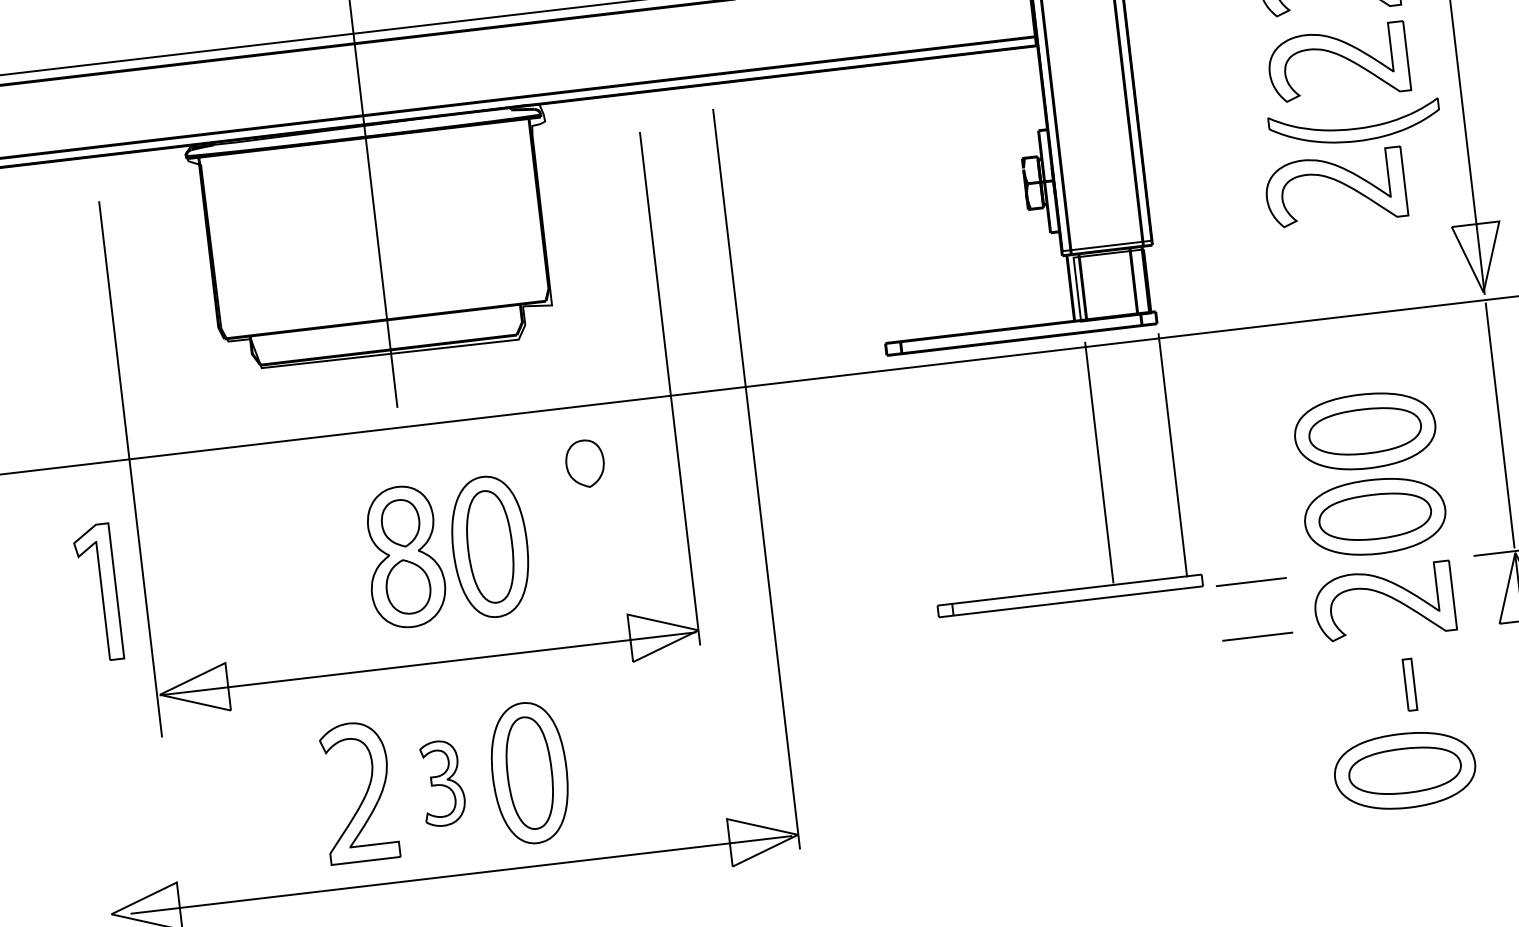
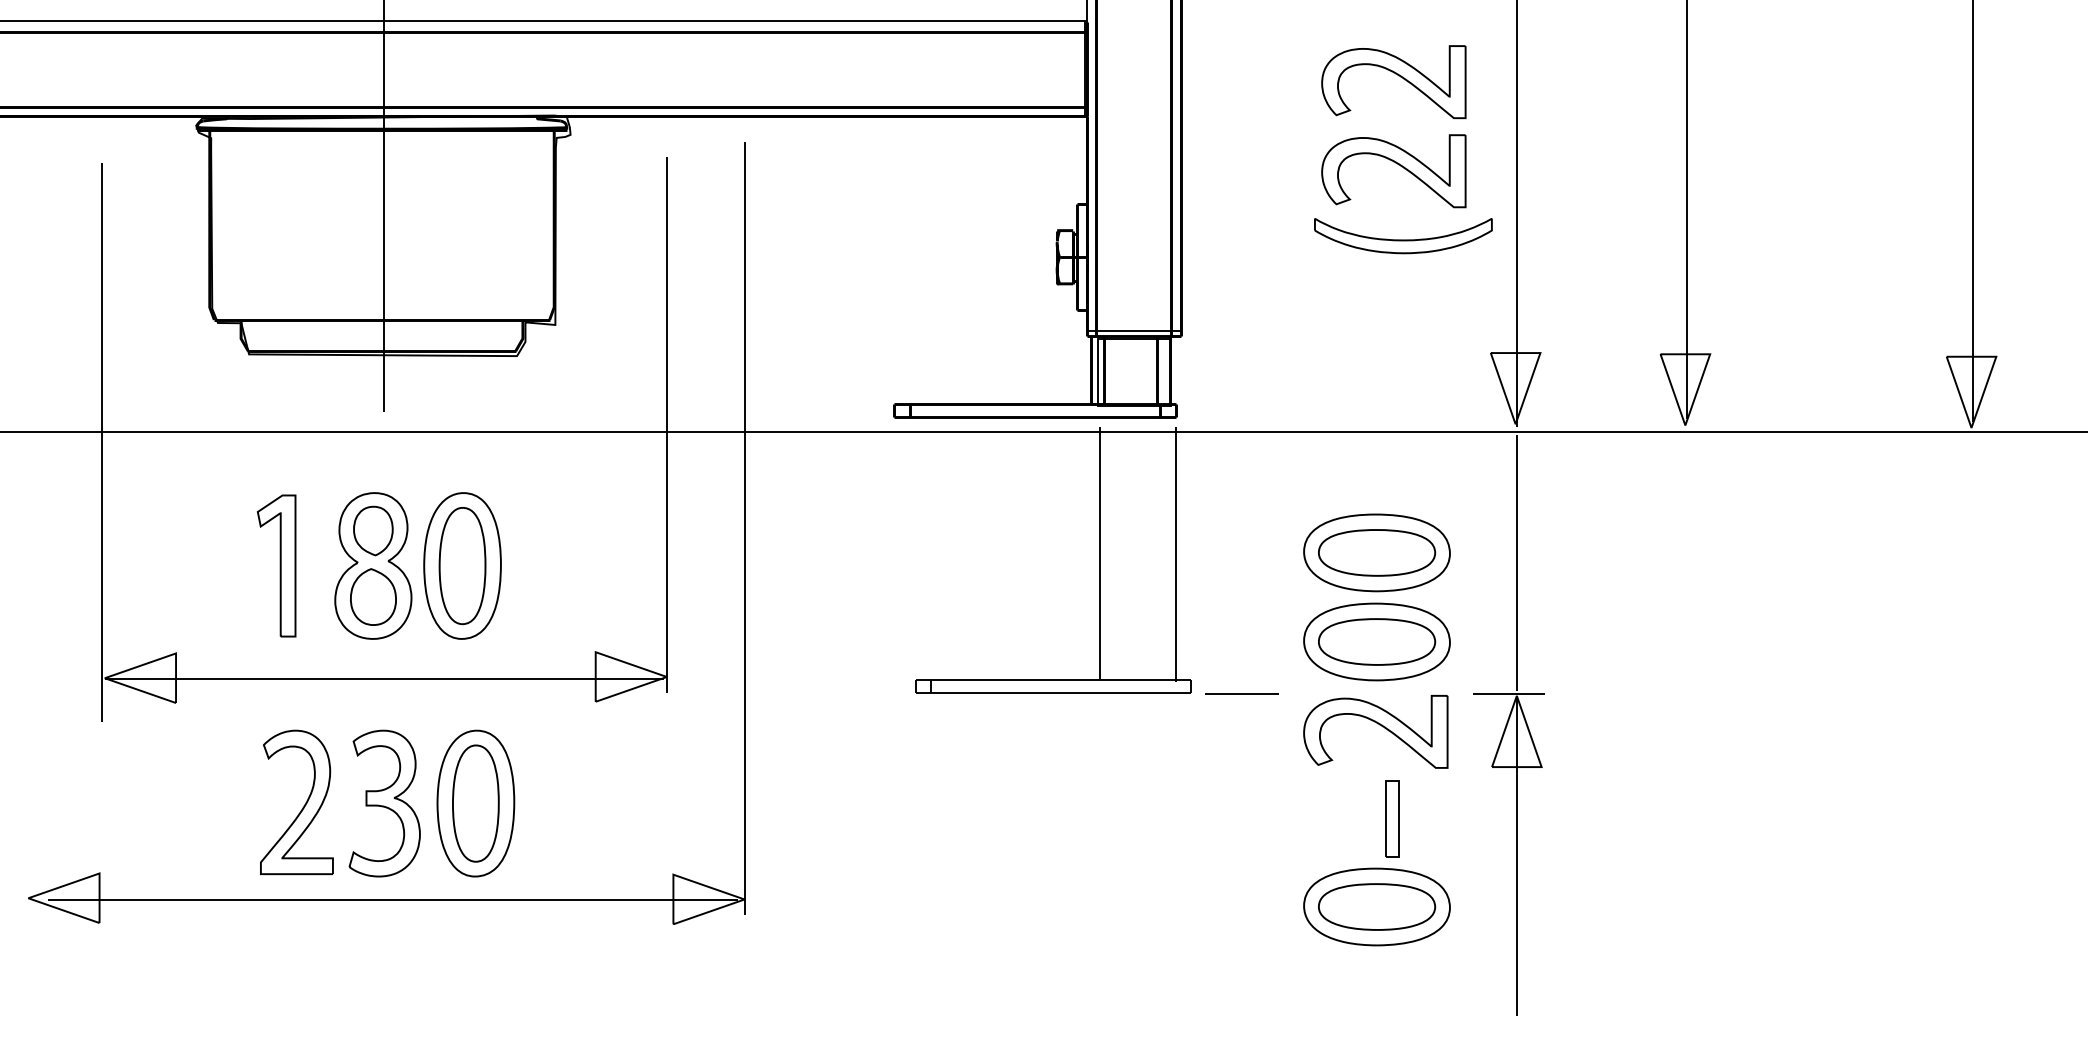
part: (1338, 182) -> (1379, 293), removed
part: (585, 463) -> (570, 491), removed
part: (98, 592) -> (276, 565), moved
line: (1257, 636) -> (1241, 750), removed
part: (1409, 684) -> (1392, 818), size x1.43
part: (442, 783) -> (384, 803), size x1.67

